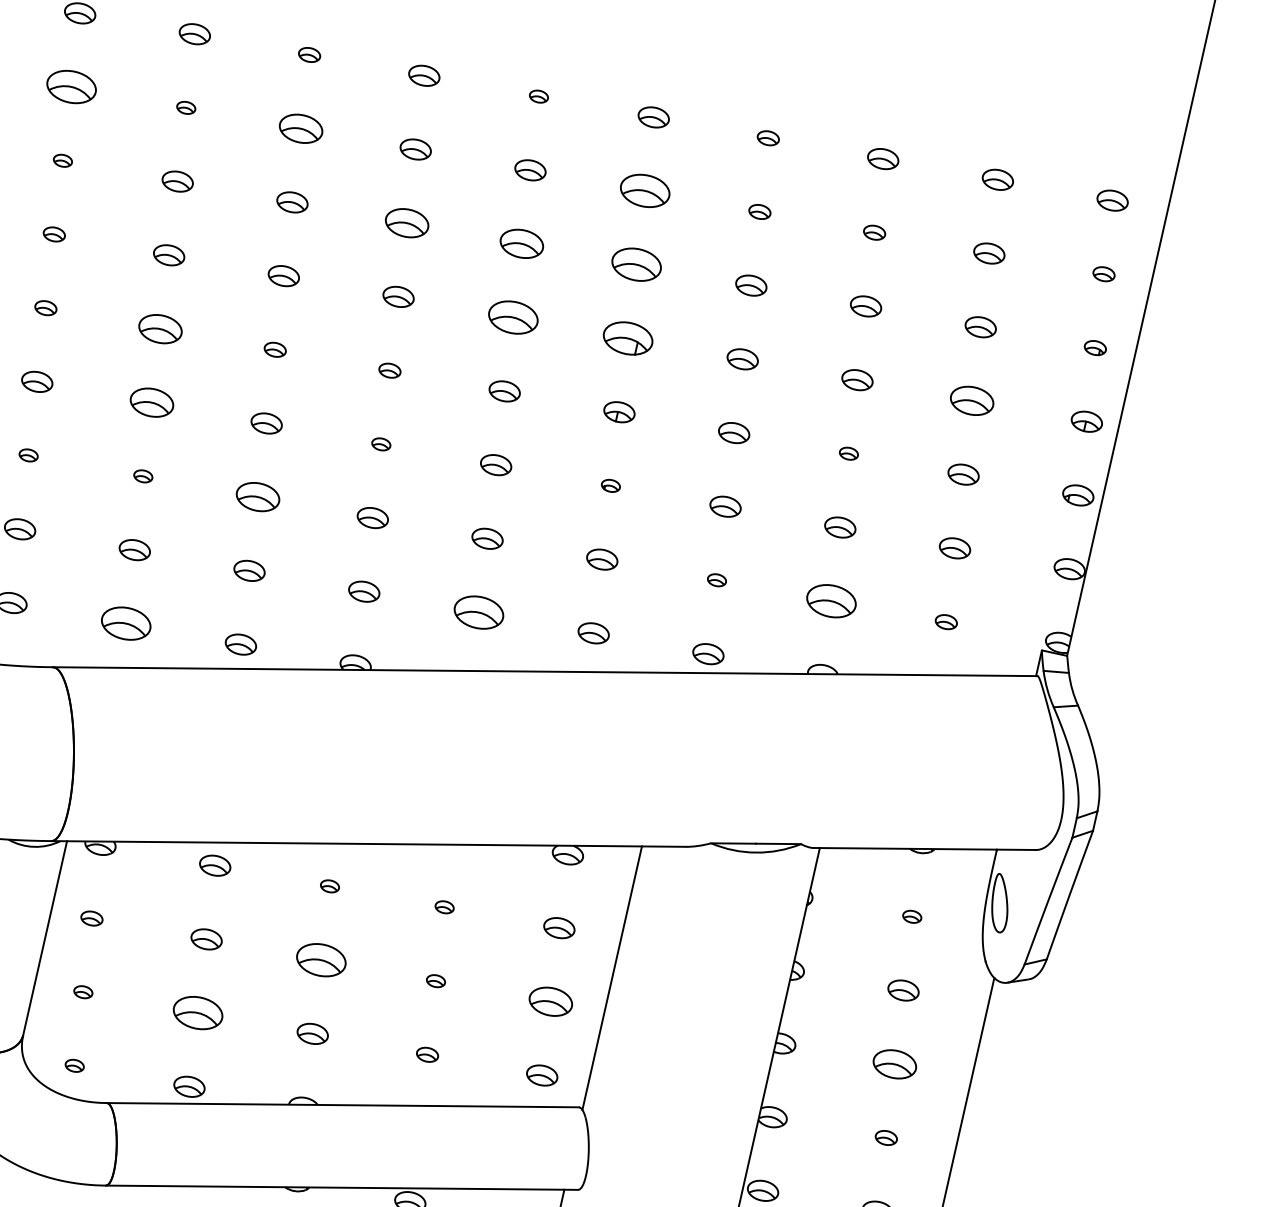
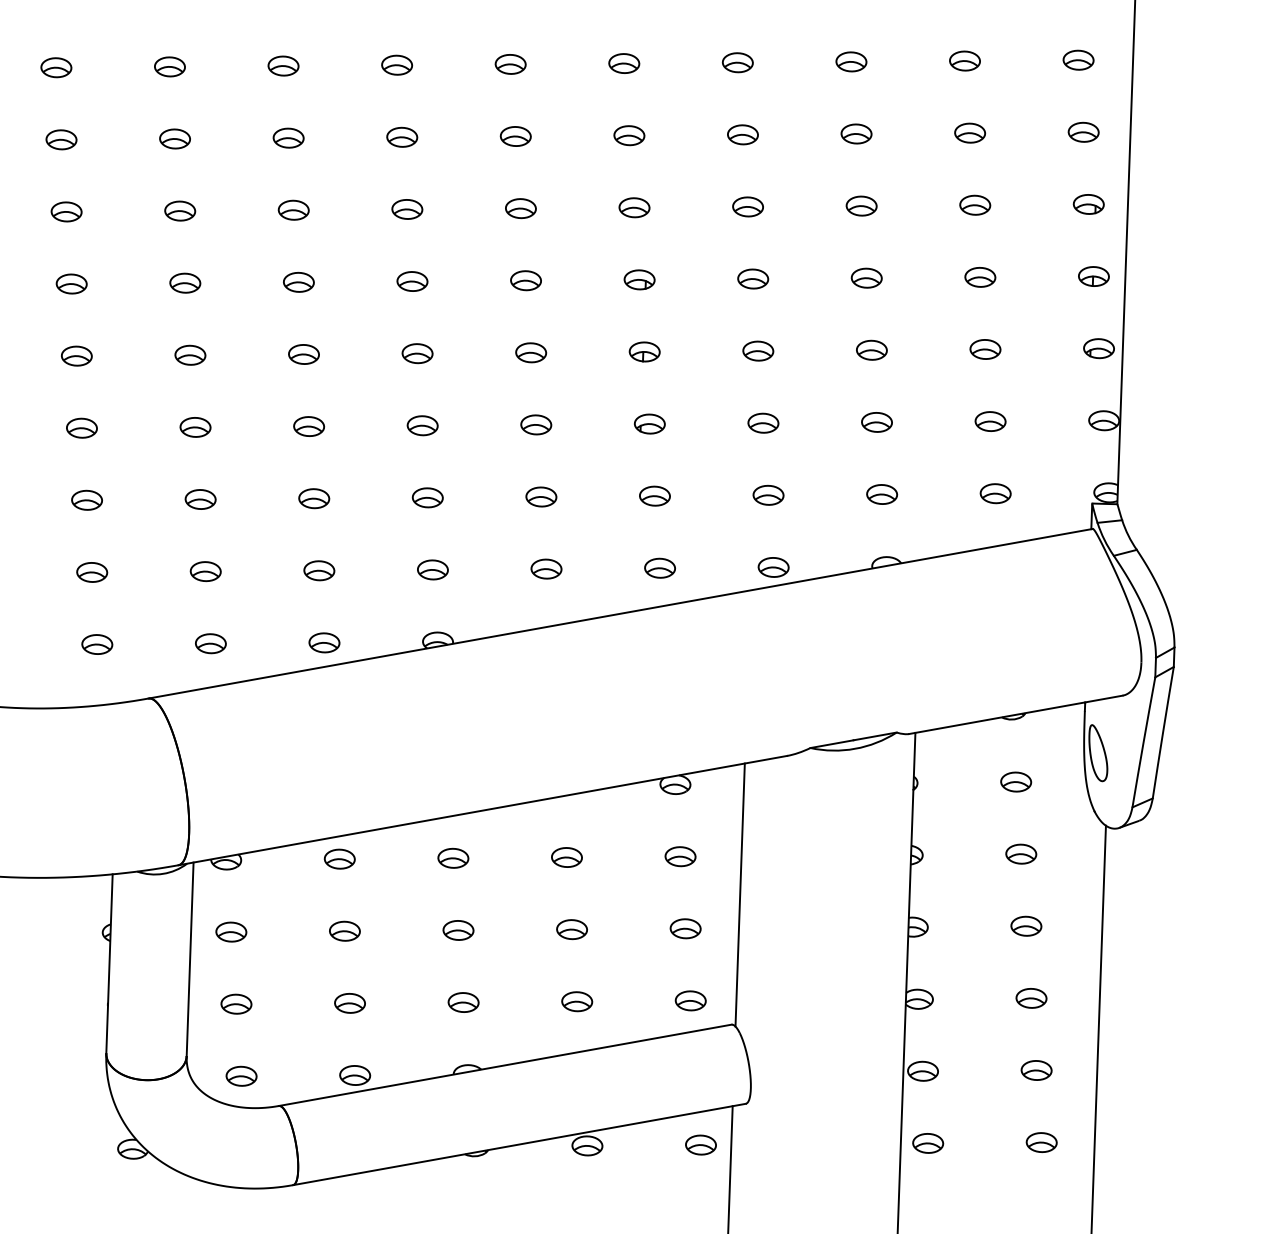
part: (309, 54) -> (283, 65), size x1.43
part: (71, 86) -> (61, 139), size x0.62
part: (538, 96) -> (510, 64), size x1.67
part: (185, 107) -> (174, 138), size x1.67
part: (300, 128) -> (288, 137), size x0.71
part: (768, 137) -> (737, 62), size x1.43
part: (62, 160) -> (66, 211), size x1.67
part: (645, 190) -> (629, 135), size x0.62
part: (759, 211) -> (742, 134), size x1.43
part: (407, 223) -> (407, 209), size x0.71
part: (874, 232) -> (856, 133), size x1.43
part: (54, 233) -> (71, 283), size x1.43
part: (521, 243) -> (520, 208), size x0.71
part: (636, 264) -> (634, 207), size x0.62
part: (1104, 273) -> (1083, 131), size x1.43
part: (45, 307) -> (76, 355), size x1.43
part: (512, 317) -> (525, 280), size x0.62
part: (160, 328) -> (190, 354), size x0.71
part: (627, 338) -> (639, 279), size x0.62
part: (1095, 348) -> (1088, 204), size x1.43
part: (274, 349) -> (303, 354), size x1.43
part: (389, 370) -> (417, 353), size x1.43
part: (972, 401) -> (980, 277), size x0.71
part: (151, 402) -> (195, 427), size x0.71
part: (381, 444) -> (422, 425), size x1.67
part: (848, 452) -> (871, 349), size x1.67
part: (28, 454) -> (86, 499), size x1.67
part: (143, 476) -> (200, 499), size x1.67
part: (610, 485) -> (649, 423), size x1.67
part: (258, 497) -> (314, 498), size x0.71
part: (717, 579) -> (768, 494), size x1.67
part: (832, 601) -> (882, 494), size x0.62
part: (479, 611) -> (546, 568), size x0.62
part: (946, 621) -> (995, 493), size x1.43
part: (125, 623) -> (210, 643), size x0.62
part: (330, 885) -> (453, 857), size x1.67
part: (444, 907) -> (566, 857), size x1.67
part: (912, 916) -> (1016, 781), size x1.67
part: (92, 918) -> (231, 931), size x1.43
part: (321, 960) -> (458, 930), size x0.62
part: (435, 980) -> (571, 929), size x1.67
part: (83, 991) -> (236, 1003), size x1.67
part: (550, 1001) -> (685, 928), size x0.71
part: (197, 1013) -> (349, 1003), size x0.62
part: (427, 1054) -> (577, 1001), size x1.43
part: (895, 1063) -> (1026, 925), size x0.71
part: (74, 1065) -> (241, 1075), size x1.67
part: (886, 1138) -> (1031, 998), size x1.43

